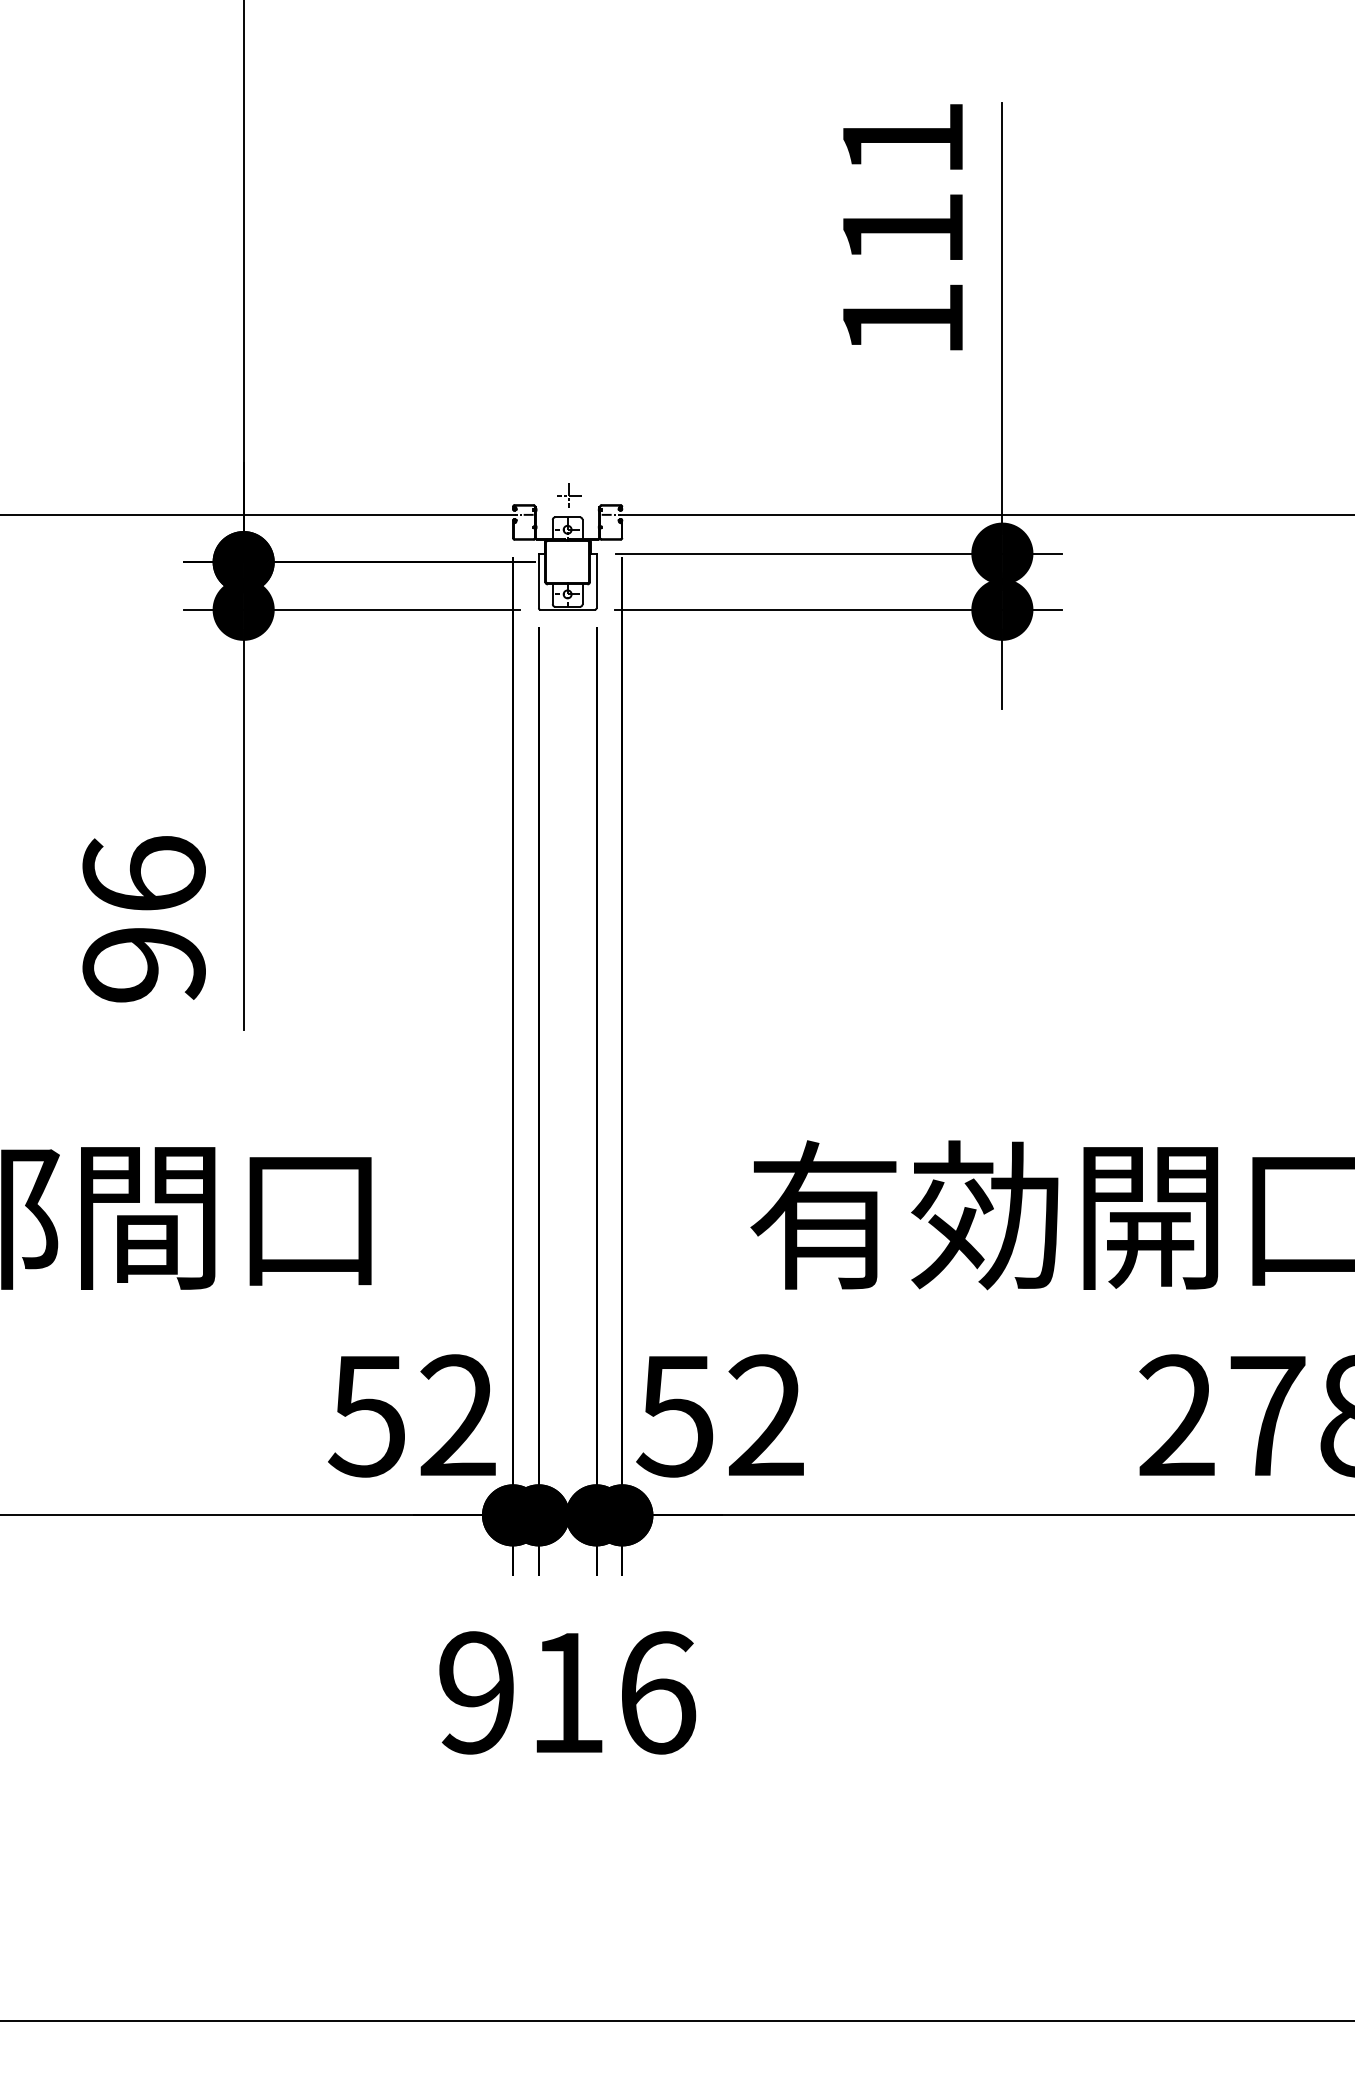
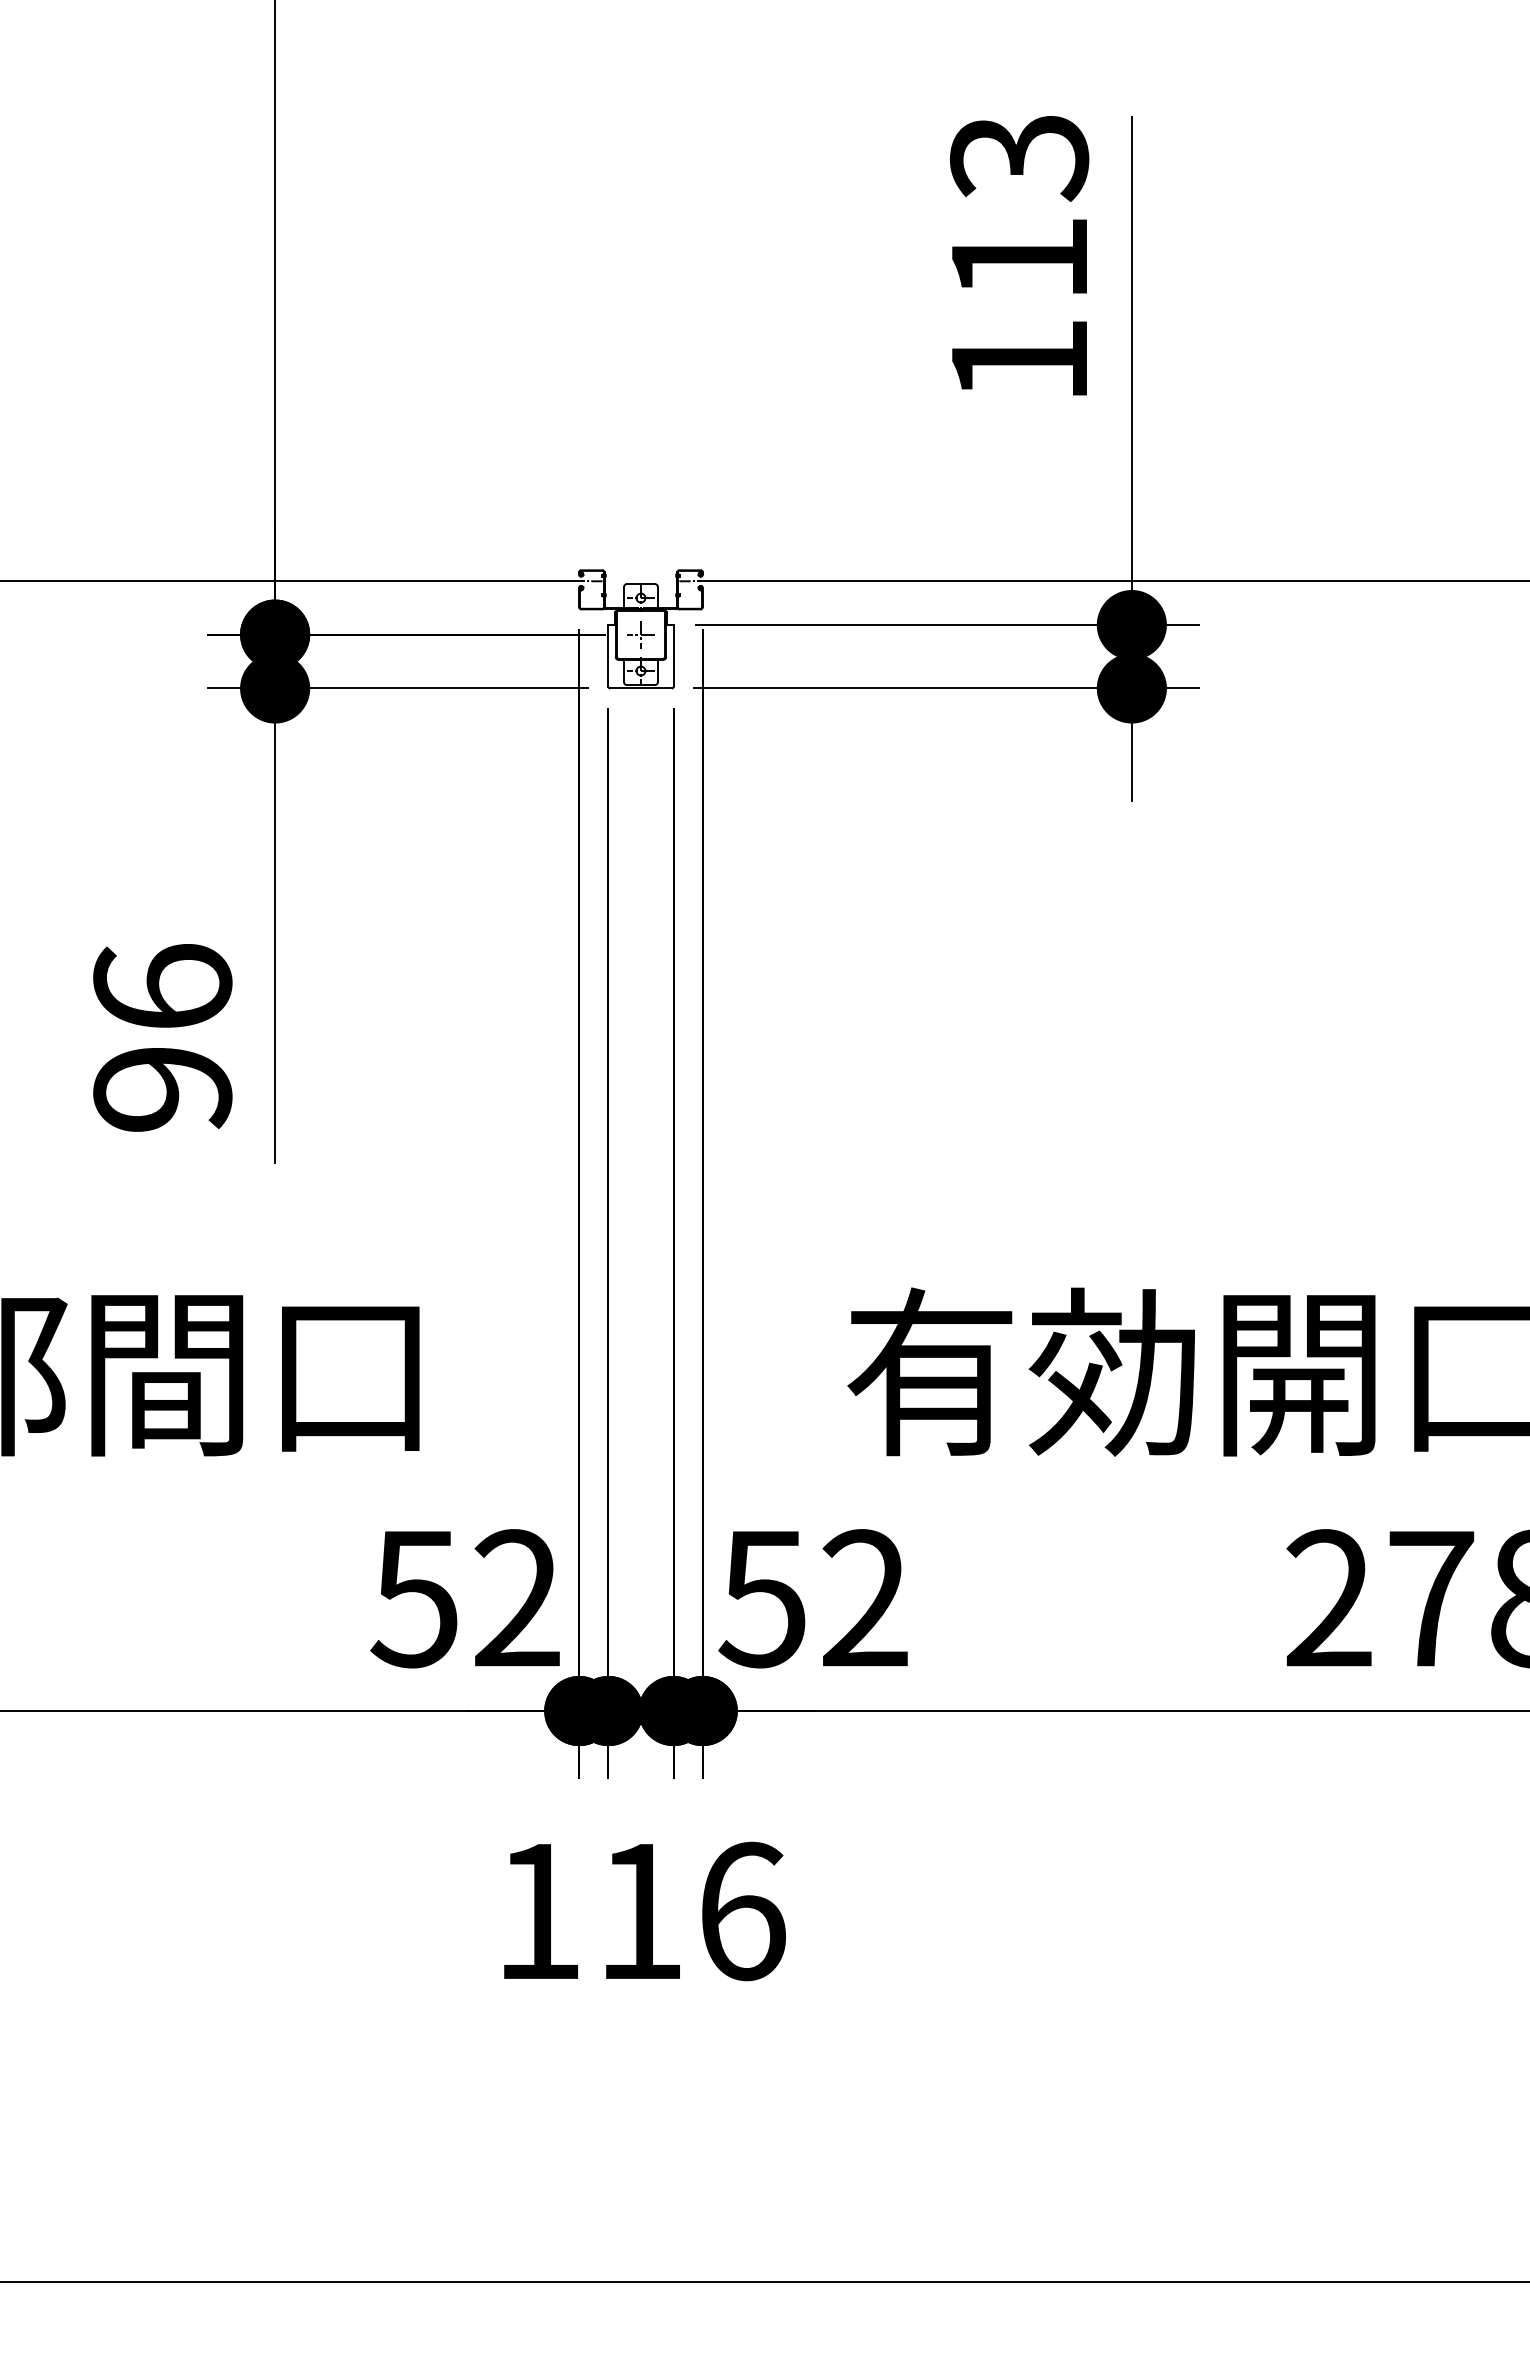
text: (902, 141) -> (1019, 159), 111 -> 113
part: (569, 495) -> (640, 634), moved
text: (476, 1692) -> (538, 1911), 916 -> 116

